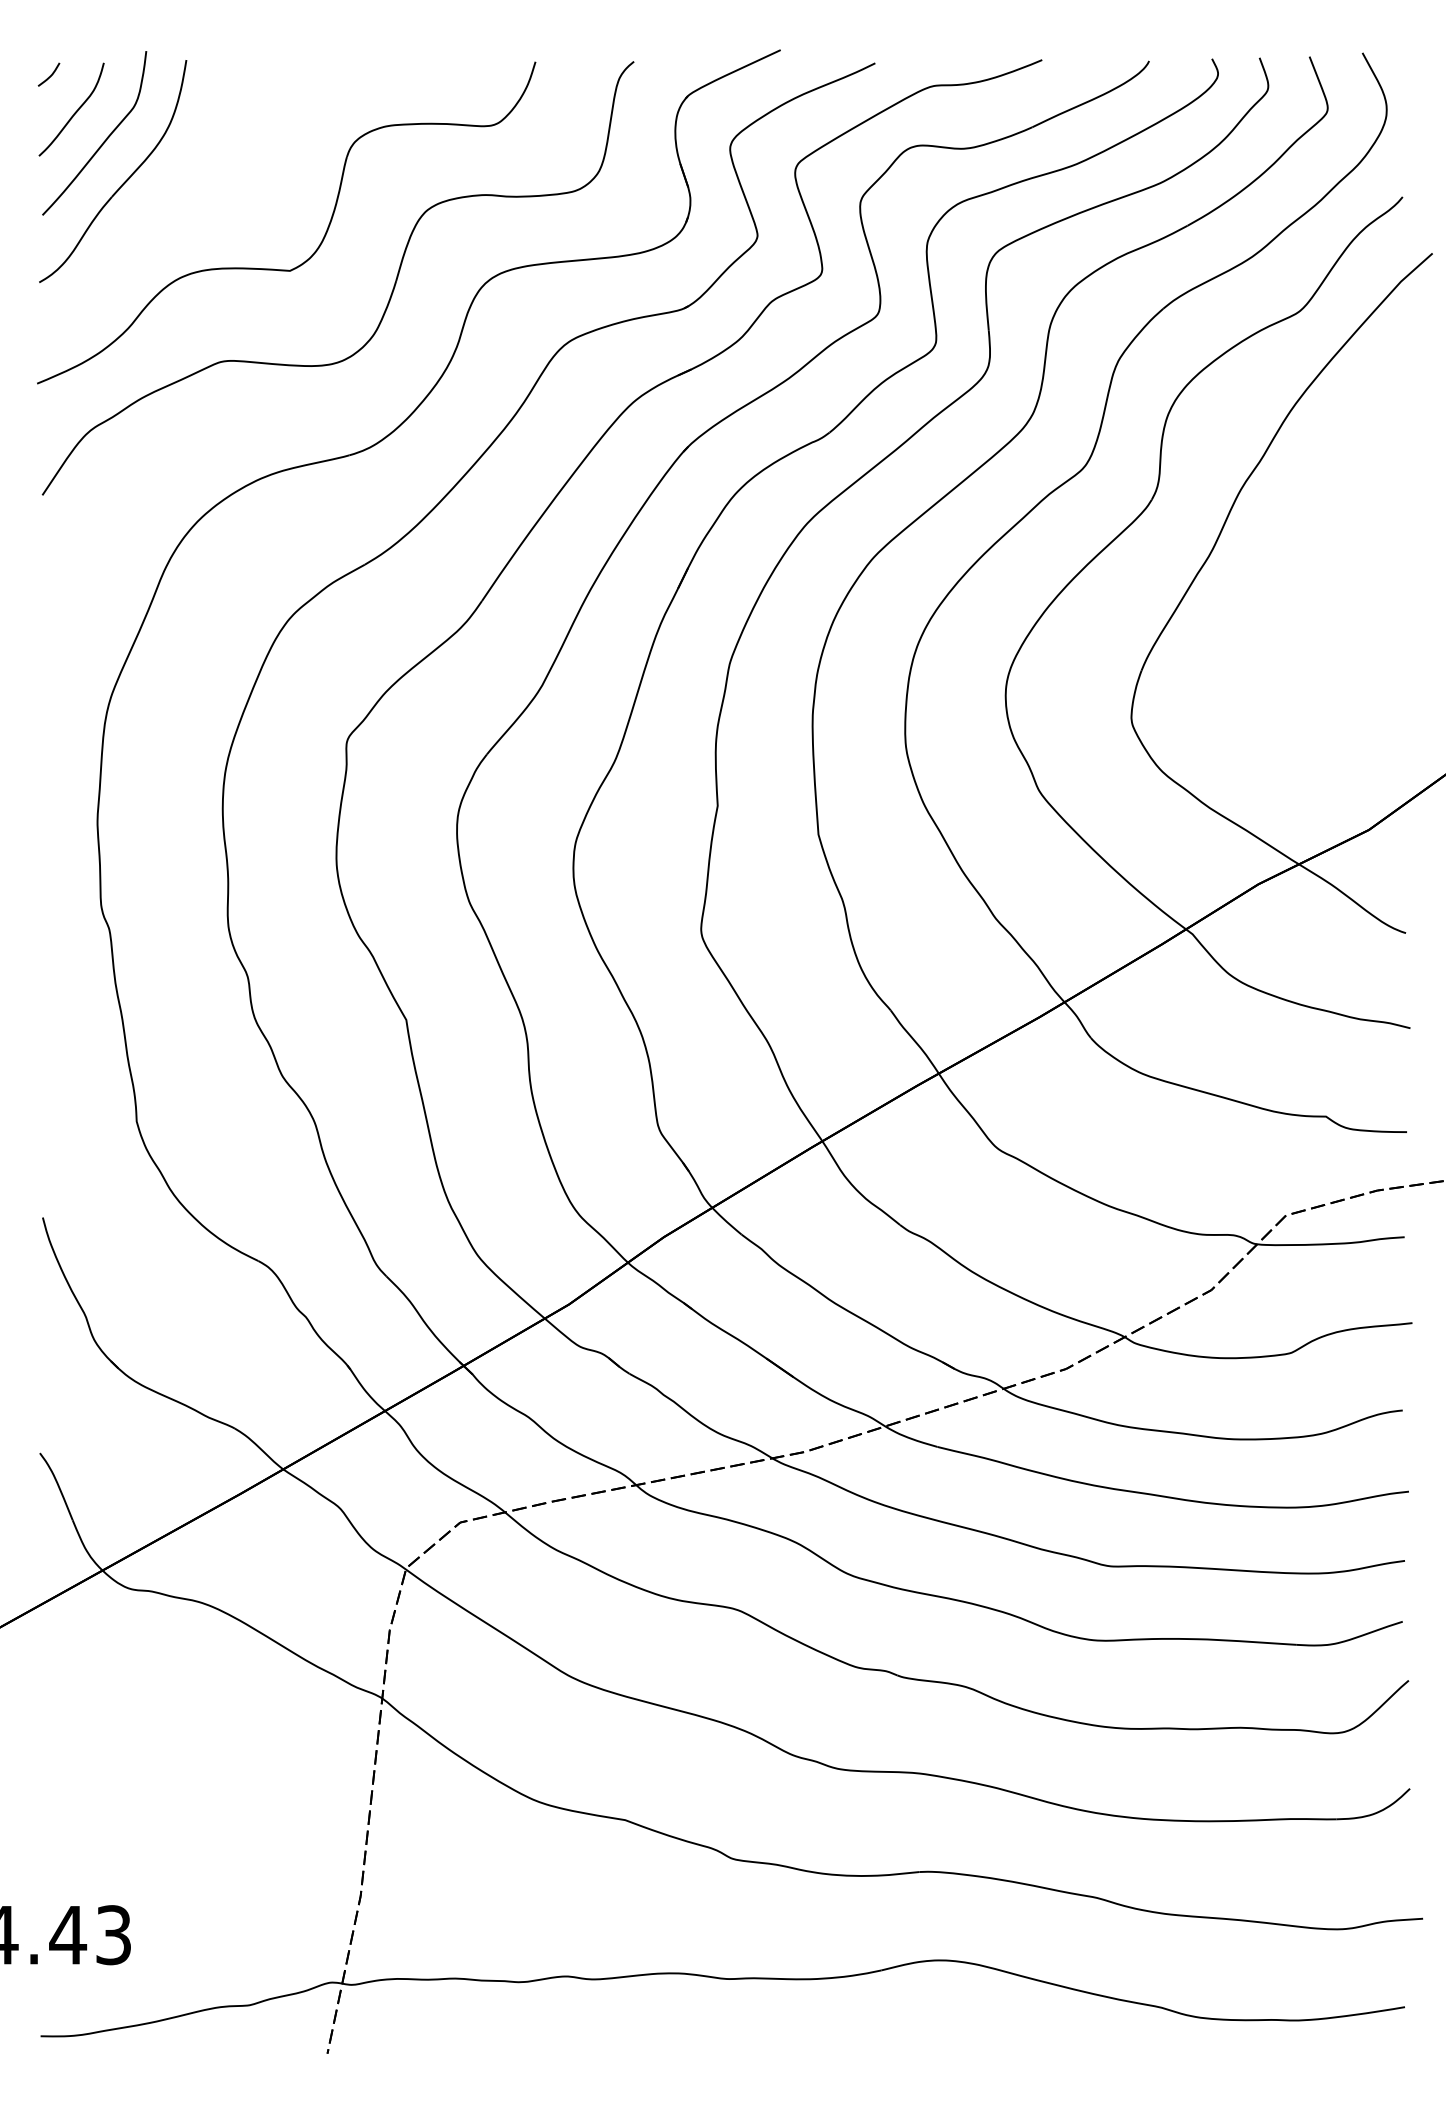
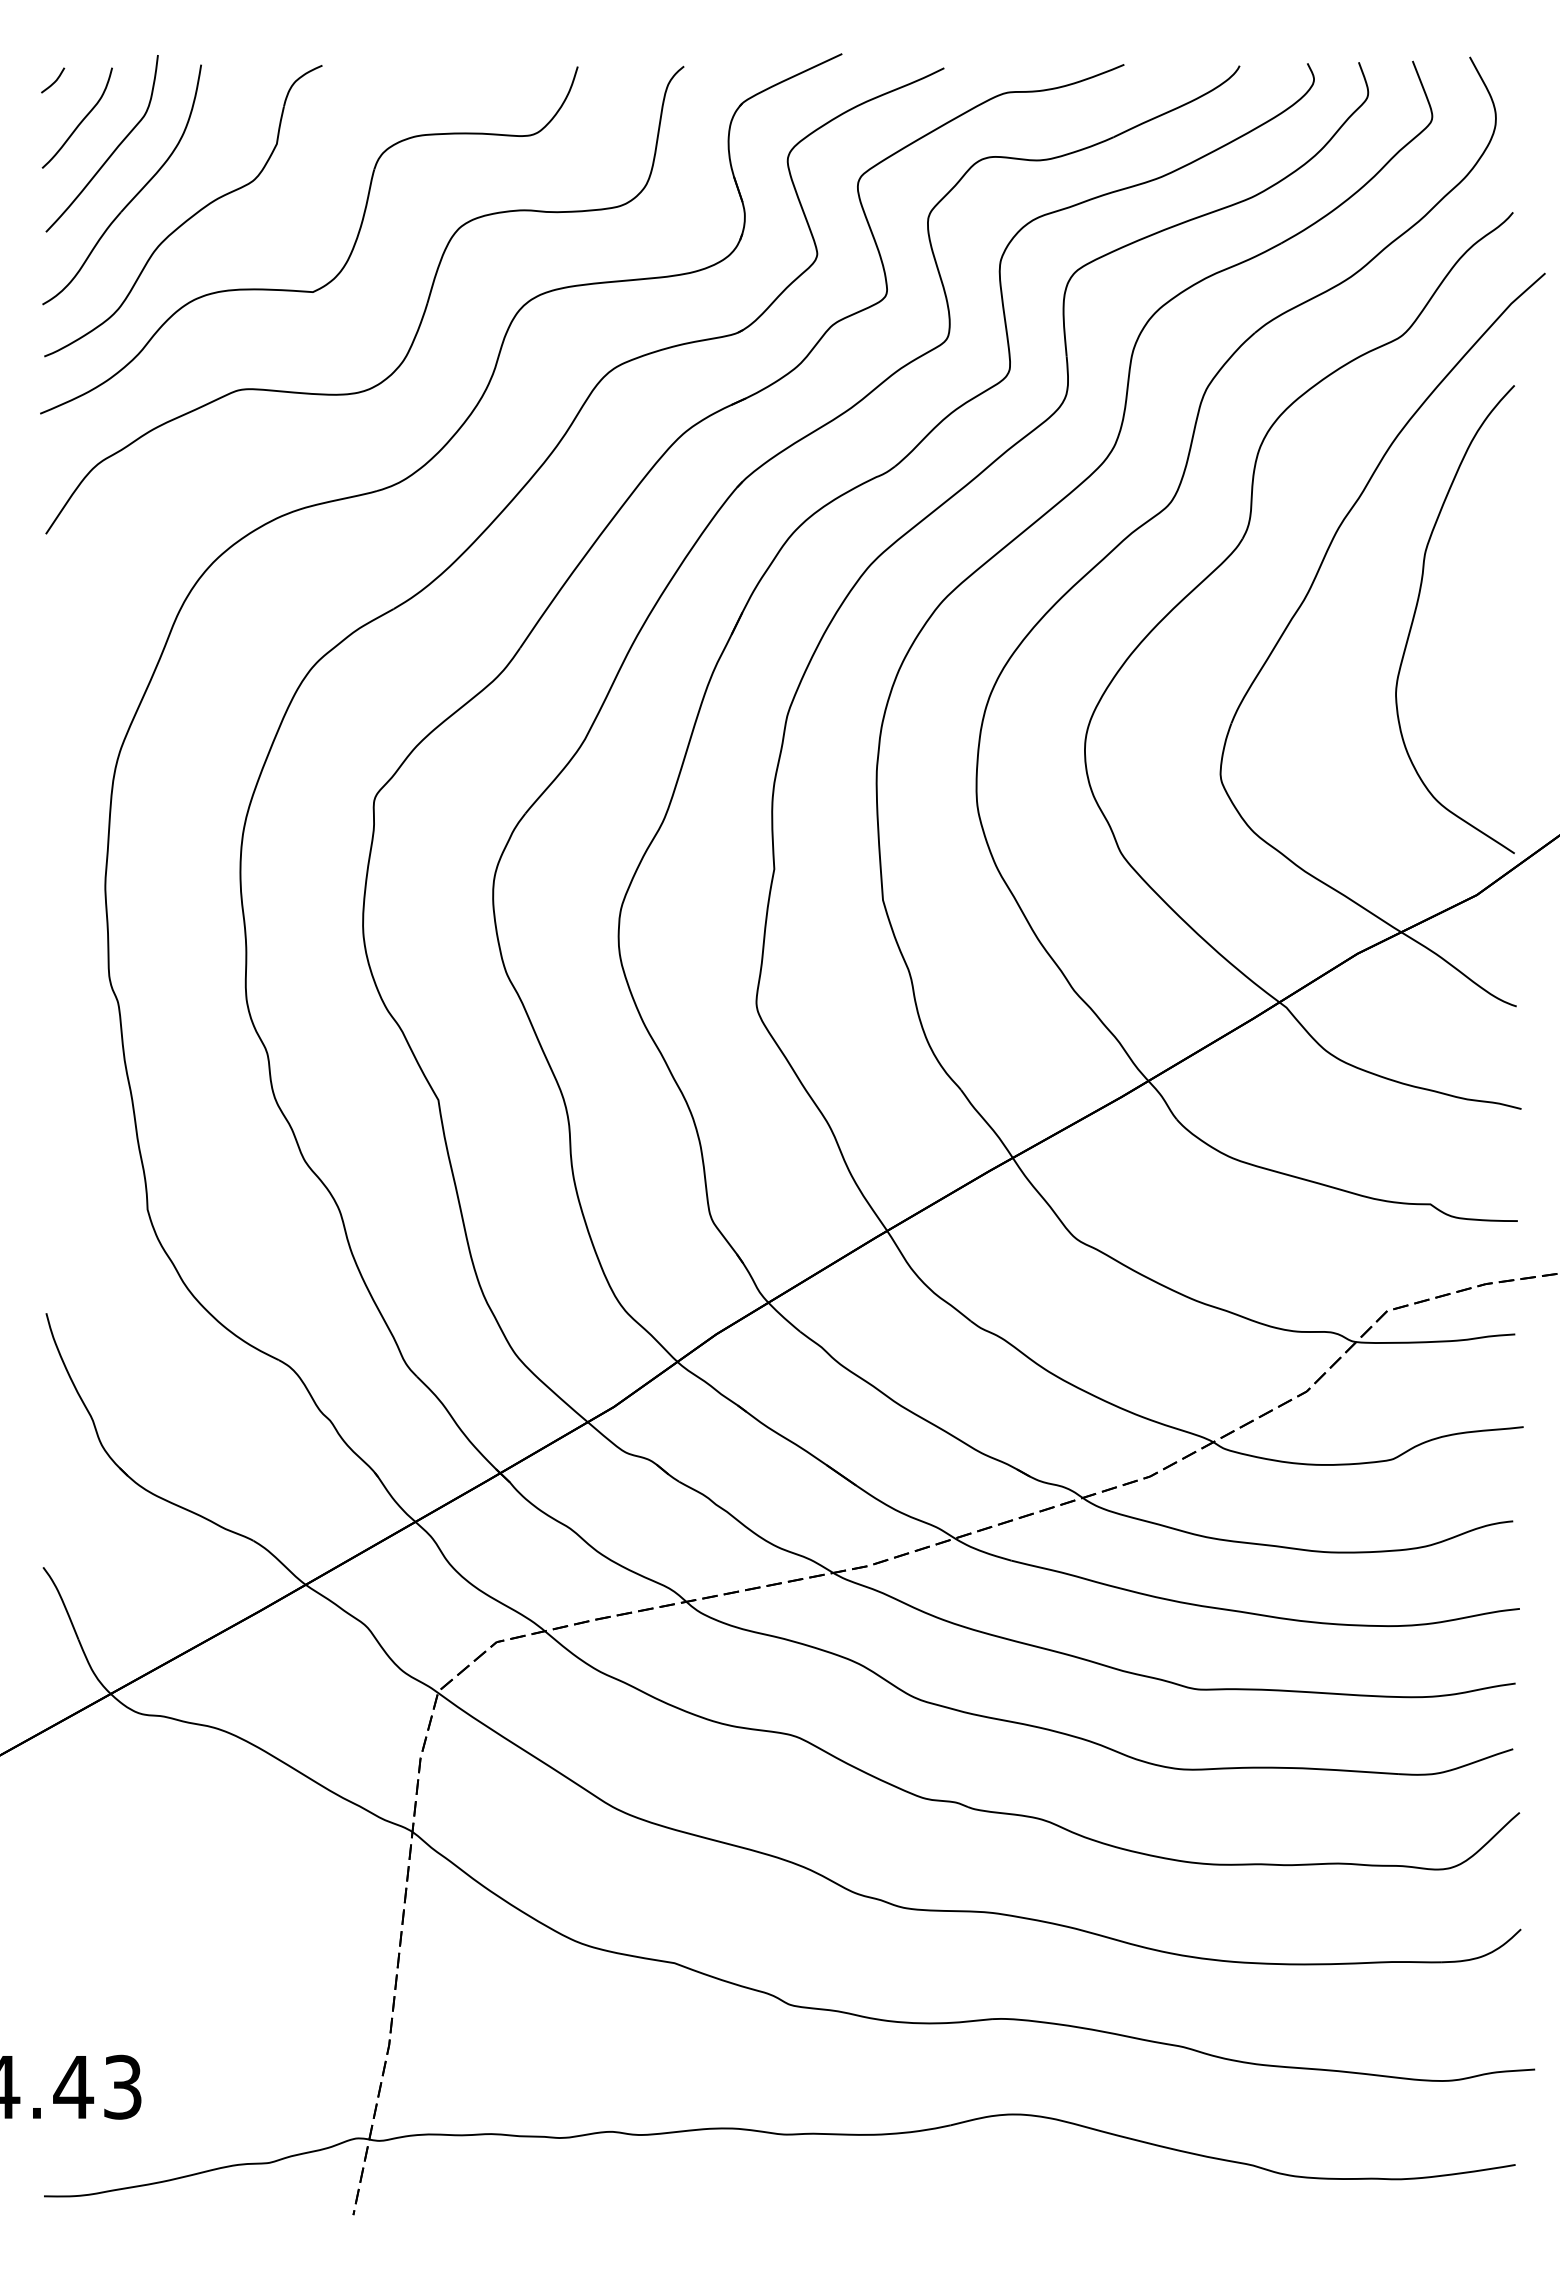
part: (175, 201) -> (189, 217), added
curve: (1313, 566) -> (1416, 611), added

